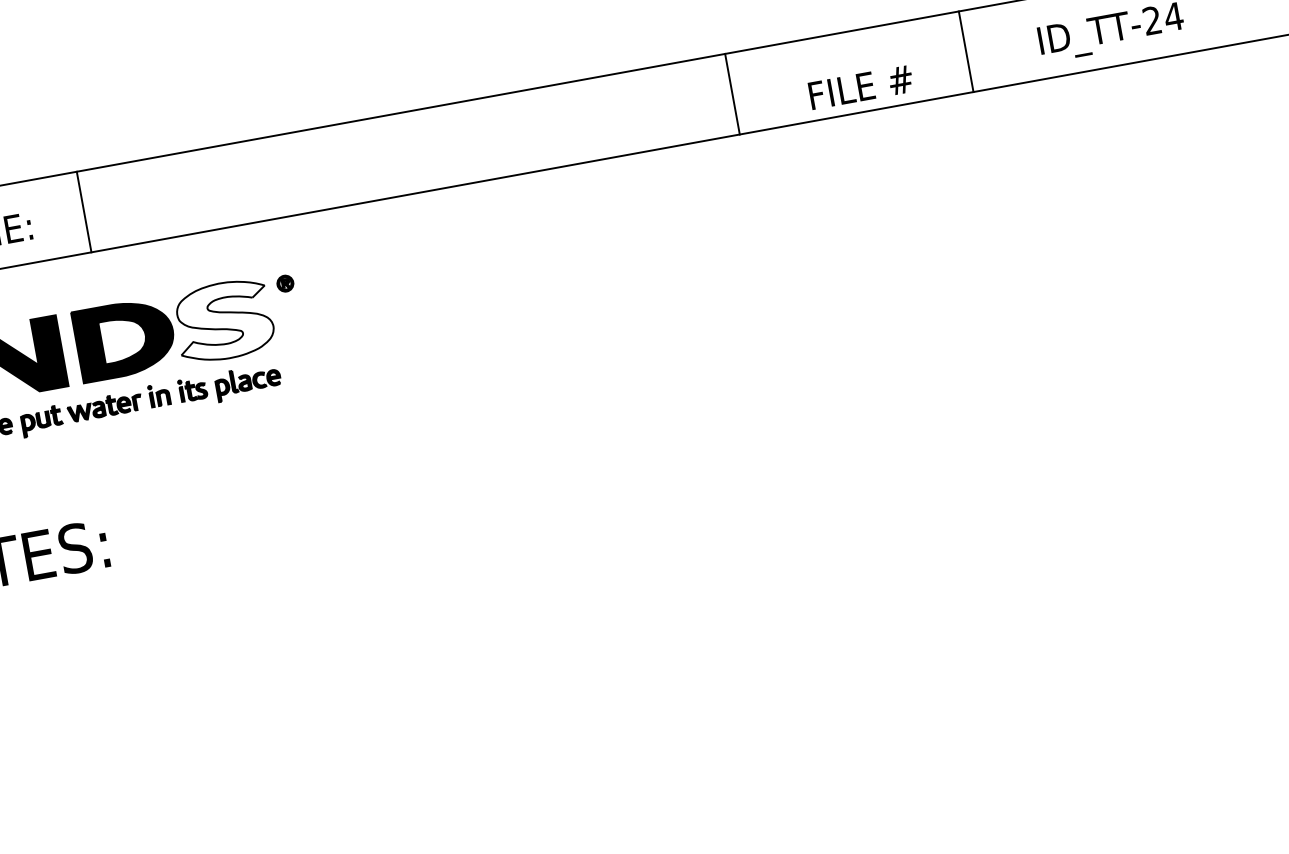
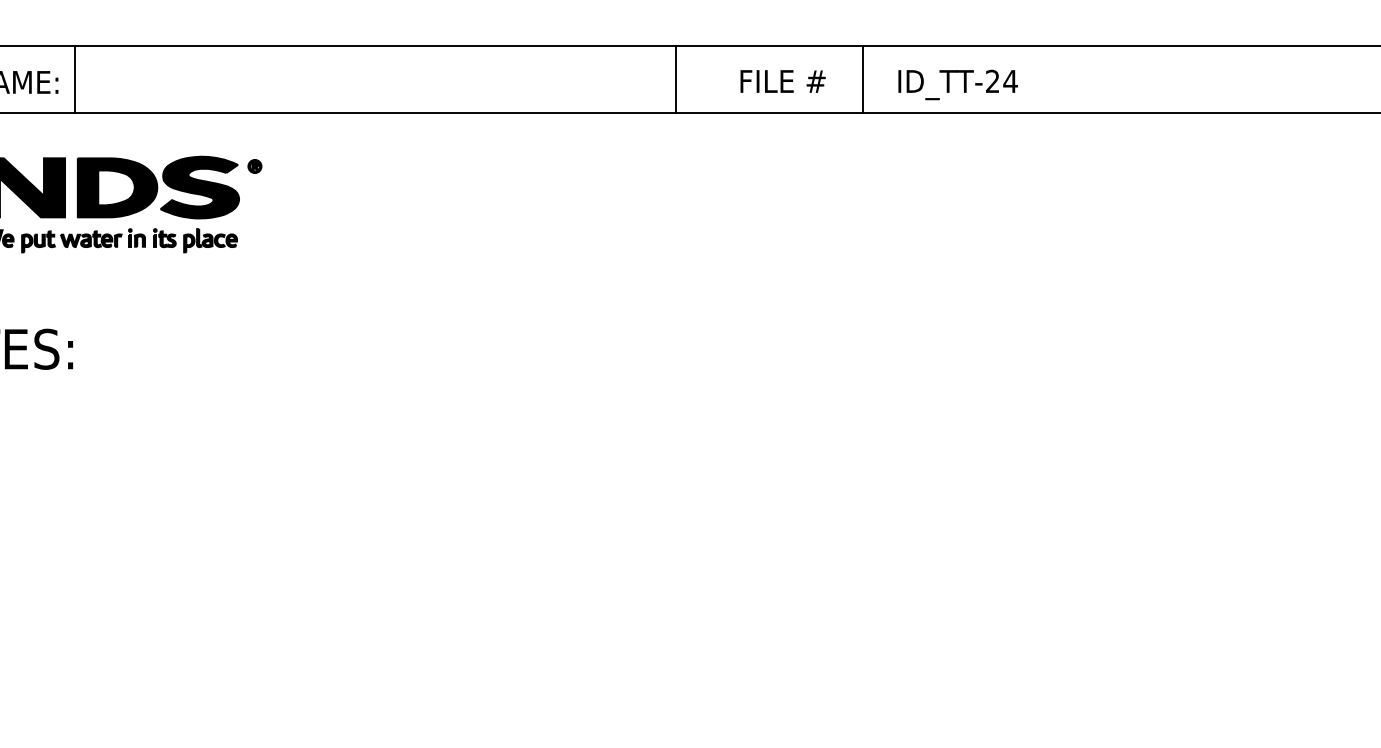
line: (966, 50) -> (863, 78), moved
text: (860, 87) -> (782, 81), moved
line: (732, 93) -> (676, 78), moved
line: (84, 211) -> (75, 78), moved
fill: (223, 320) -> (199, 187), added

